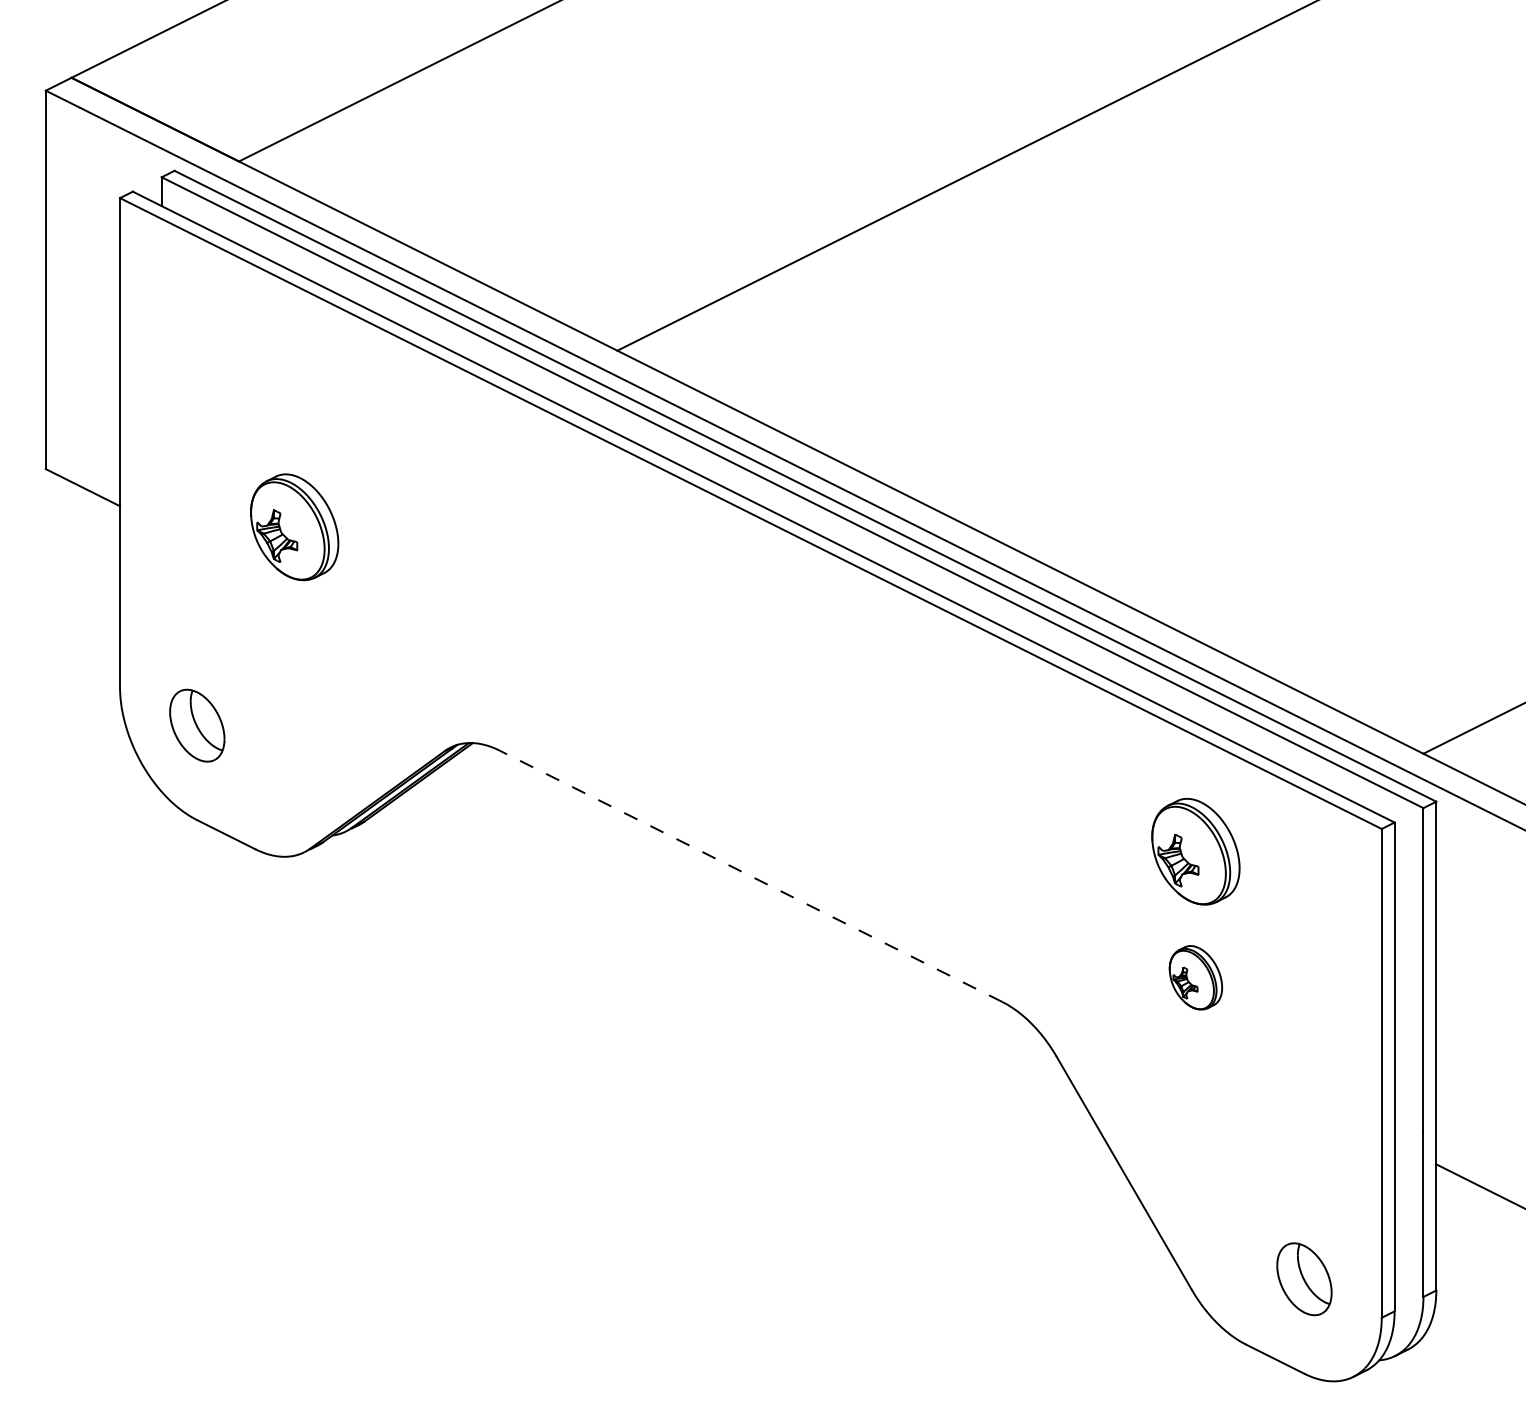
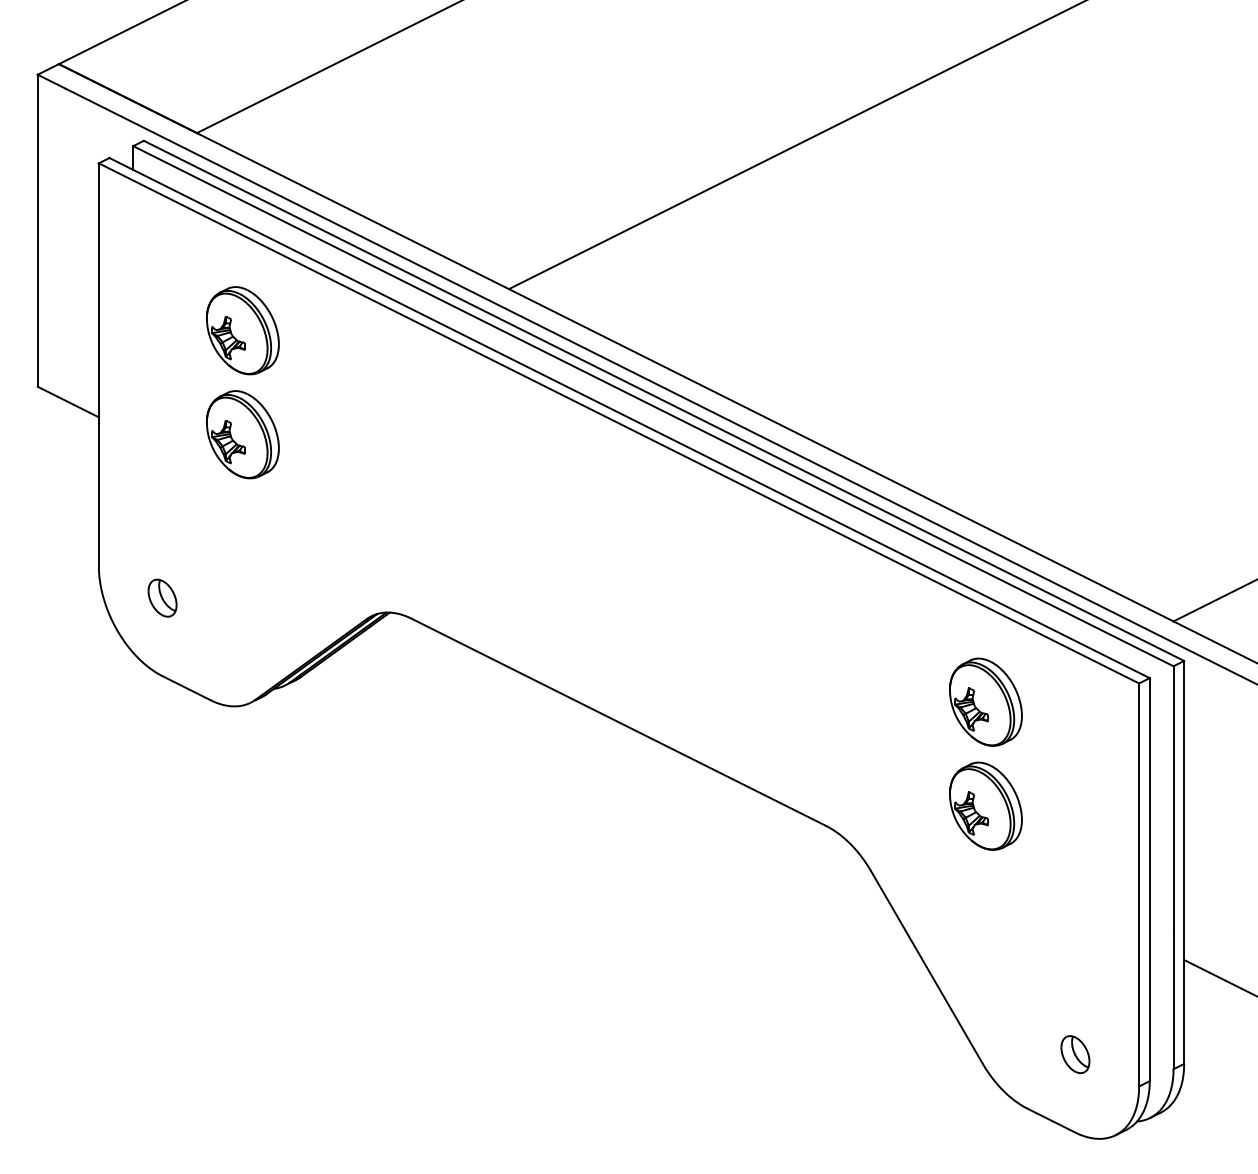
part: (294, 400) -> (242, 330), added
part: (197, 724) -> (162, 597), size x0.62
line: (751, 876) -> (619, 722), dashed -> solid
part: (1195, 977) -> (985, 805), size x1.67
part: (1304, 1279) -> (1075, 1054), size x0.62

